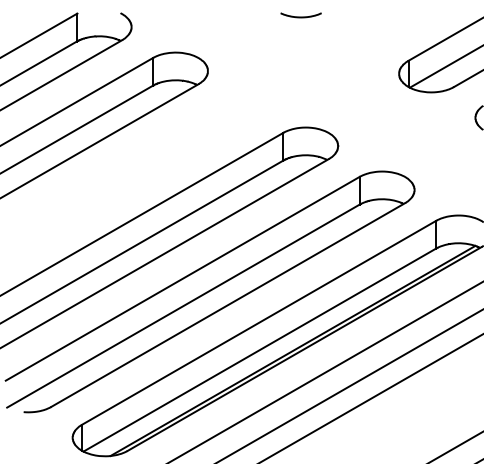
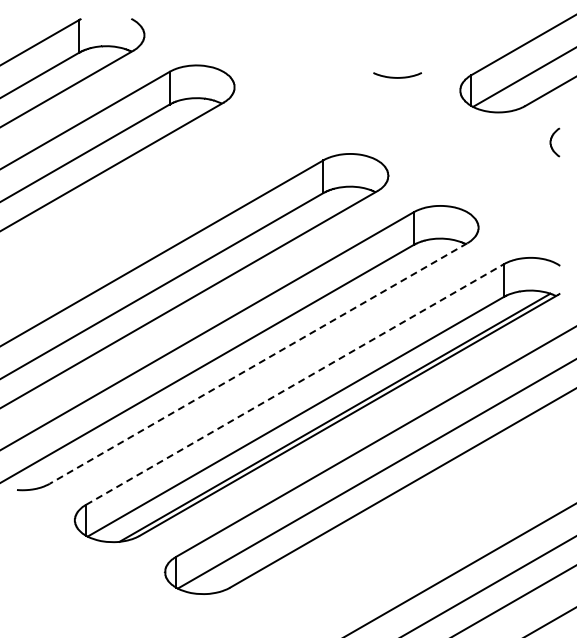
curve: (301, 17) -> (397, 77), moved
line: (228, 305) -> (258, 363), solid -> dashed
line: (259, 322) -> (295, 384), solid -> dashed

